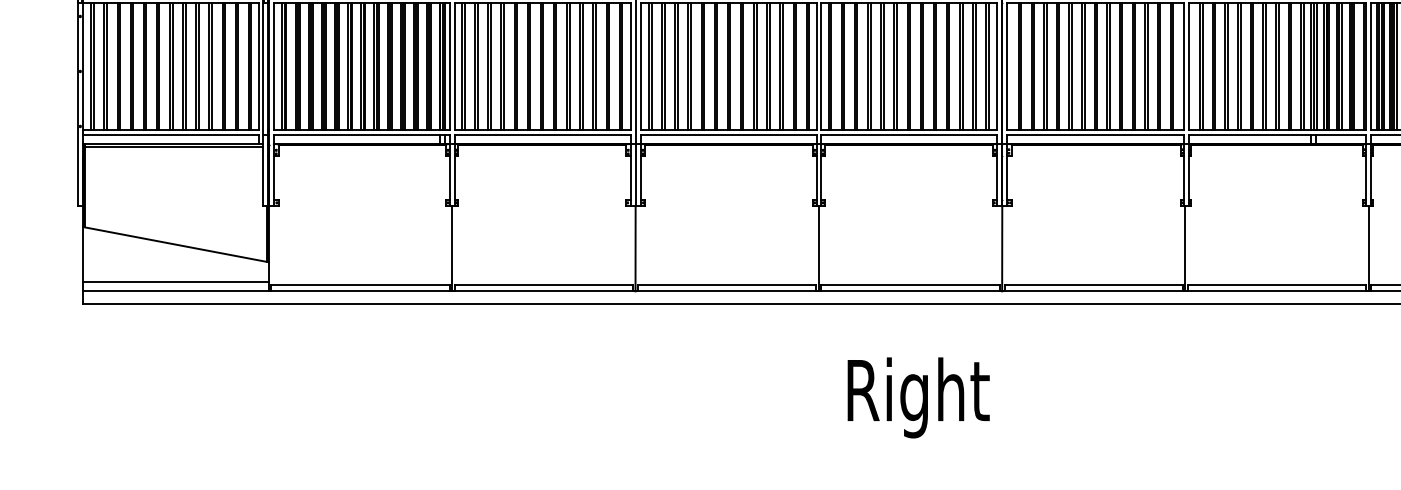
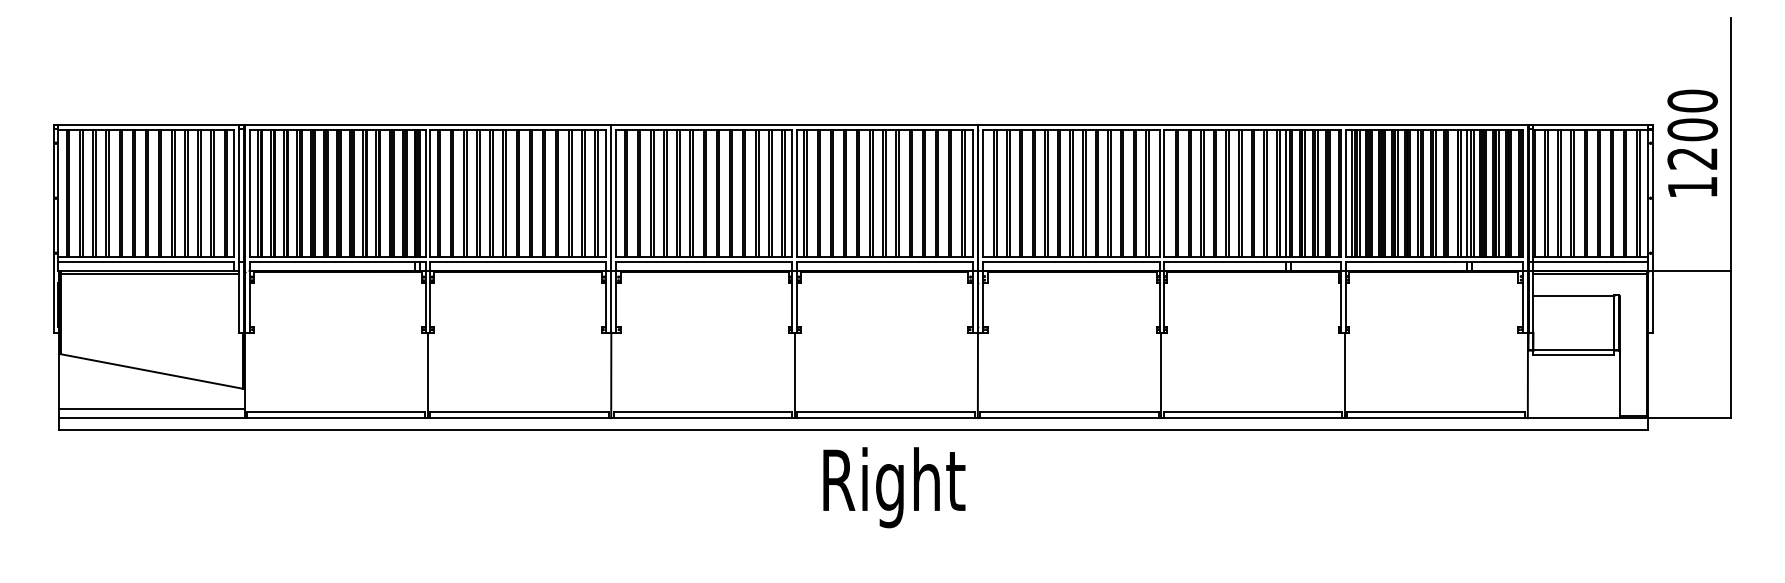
text: (918, 397) -> (894, 487), moved

